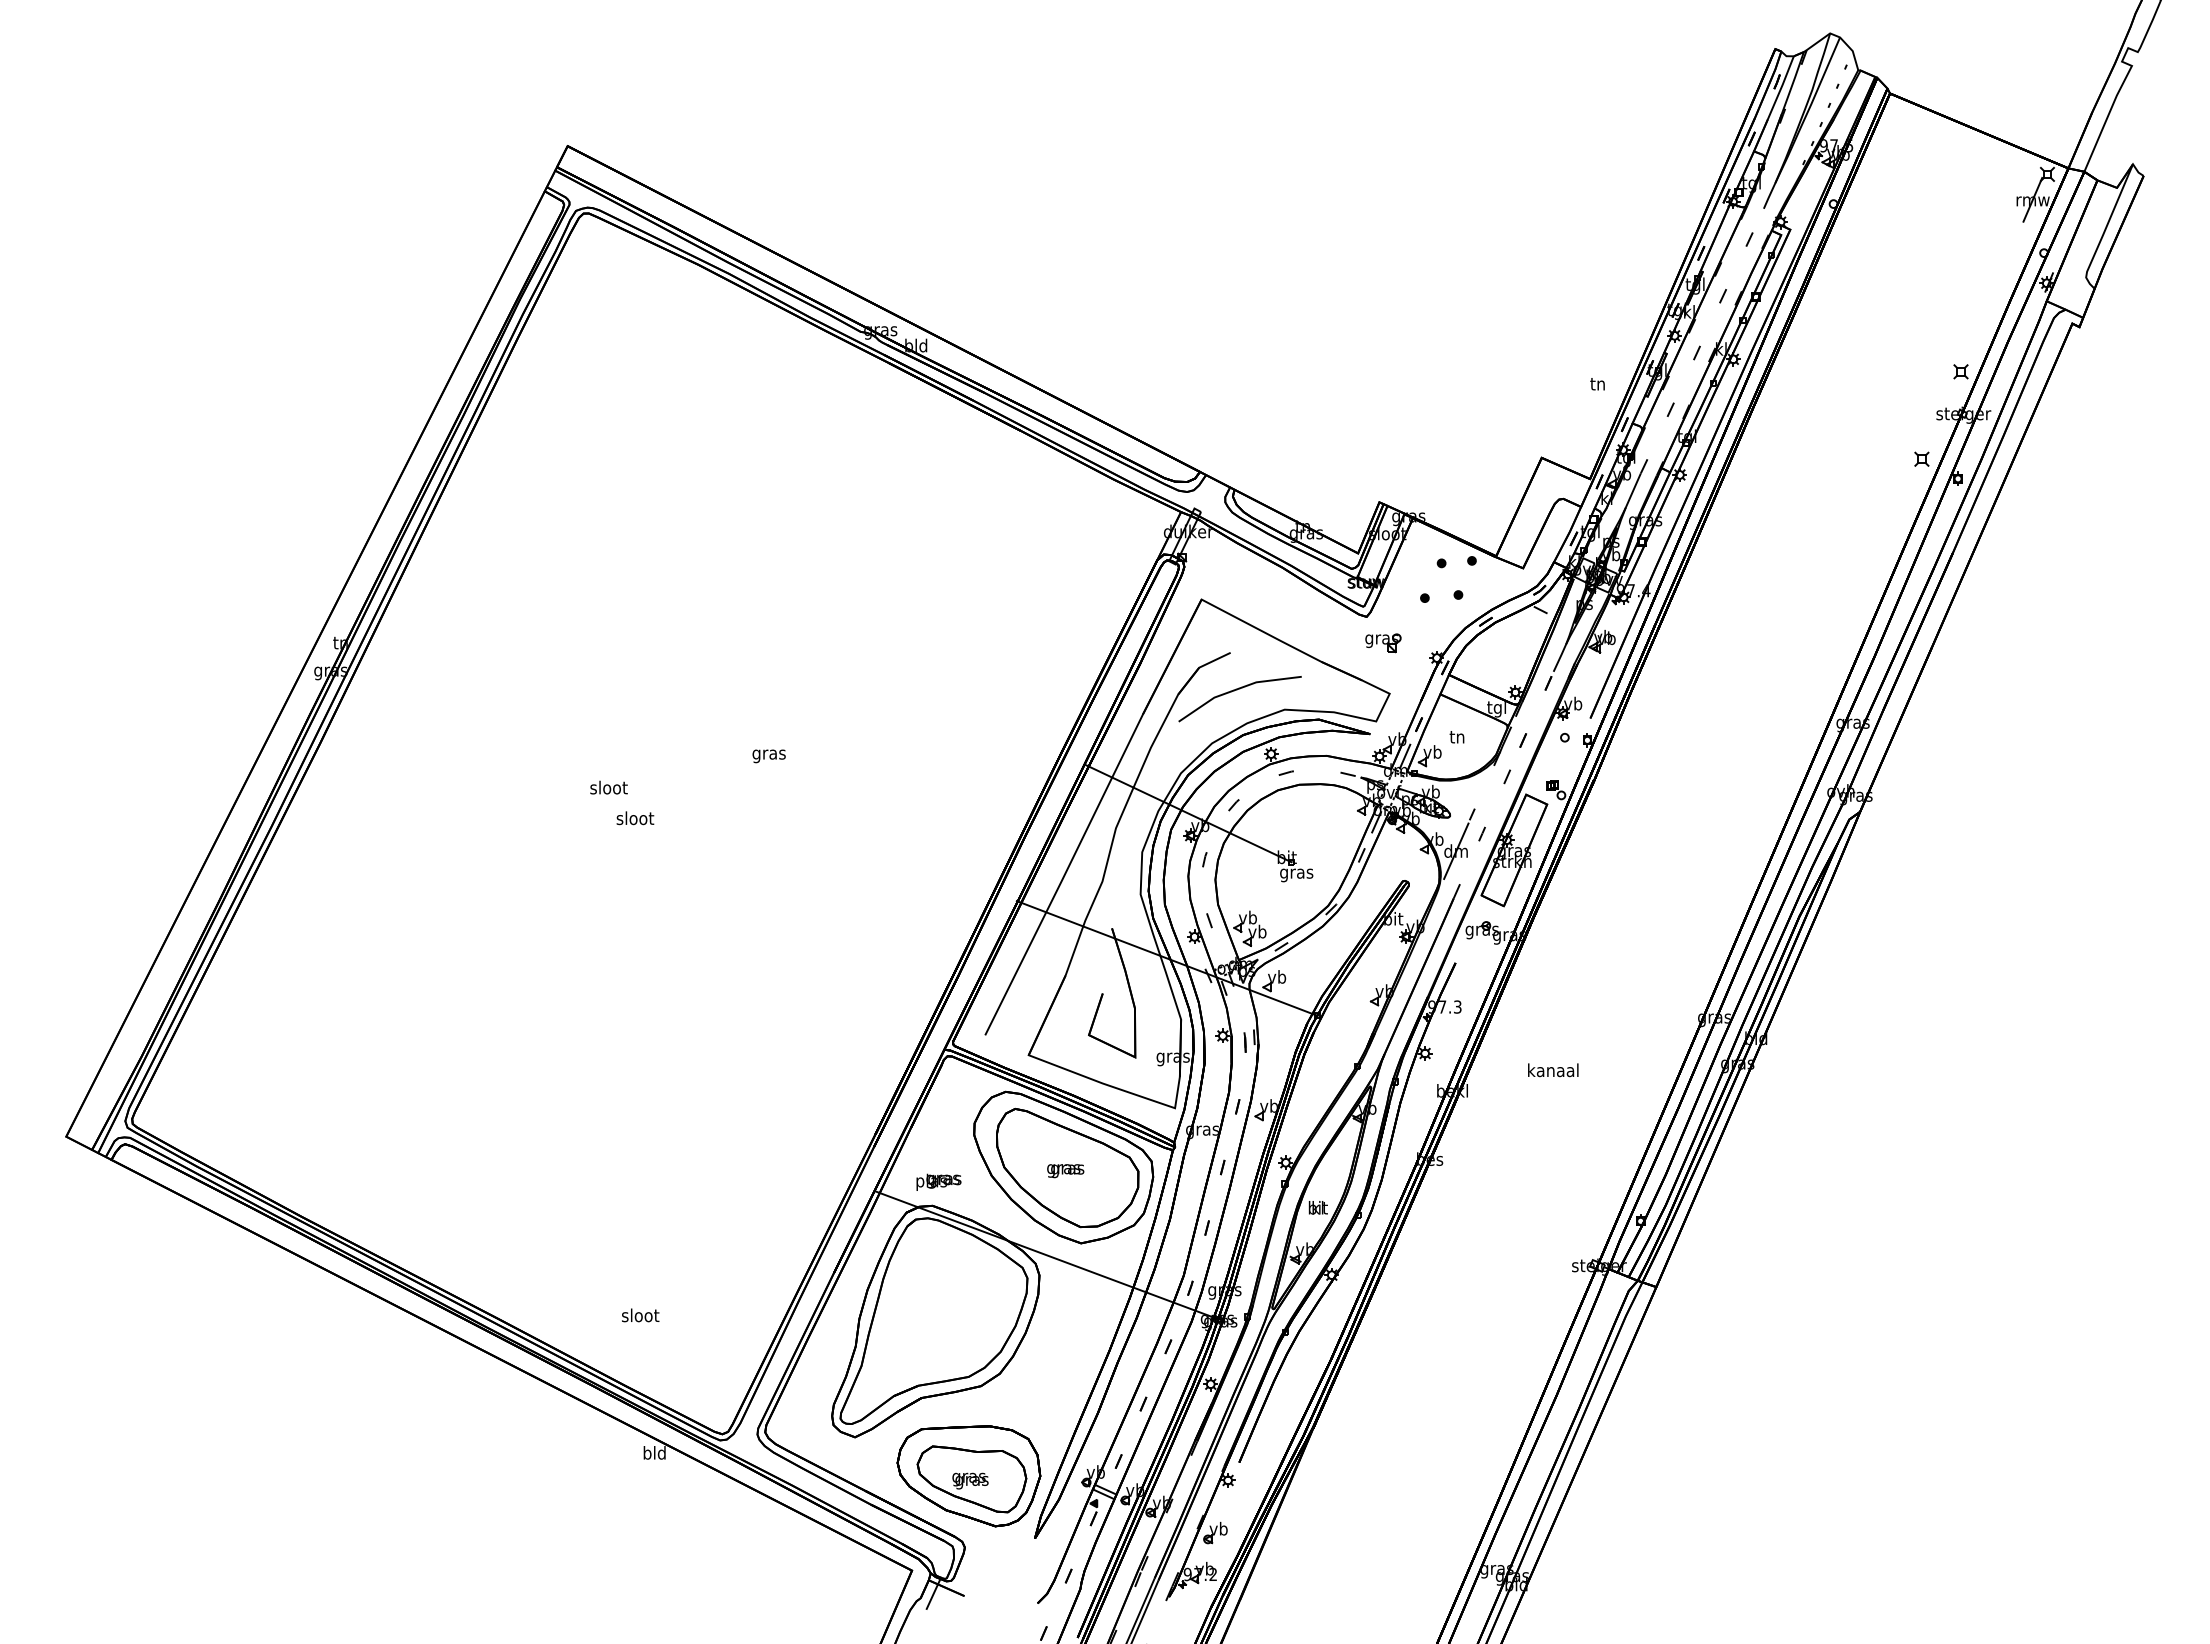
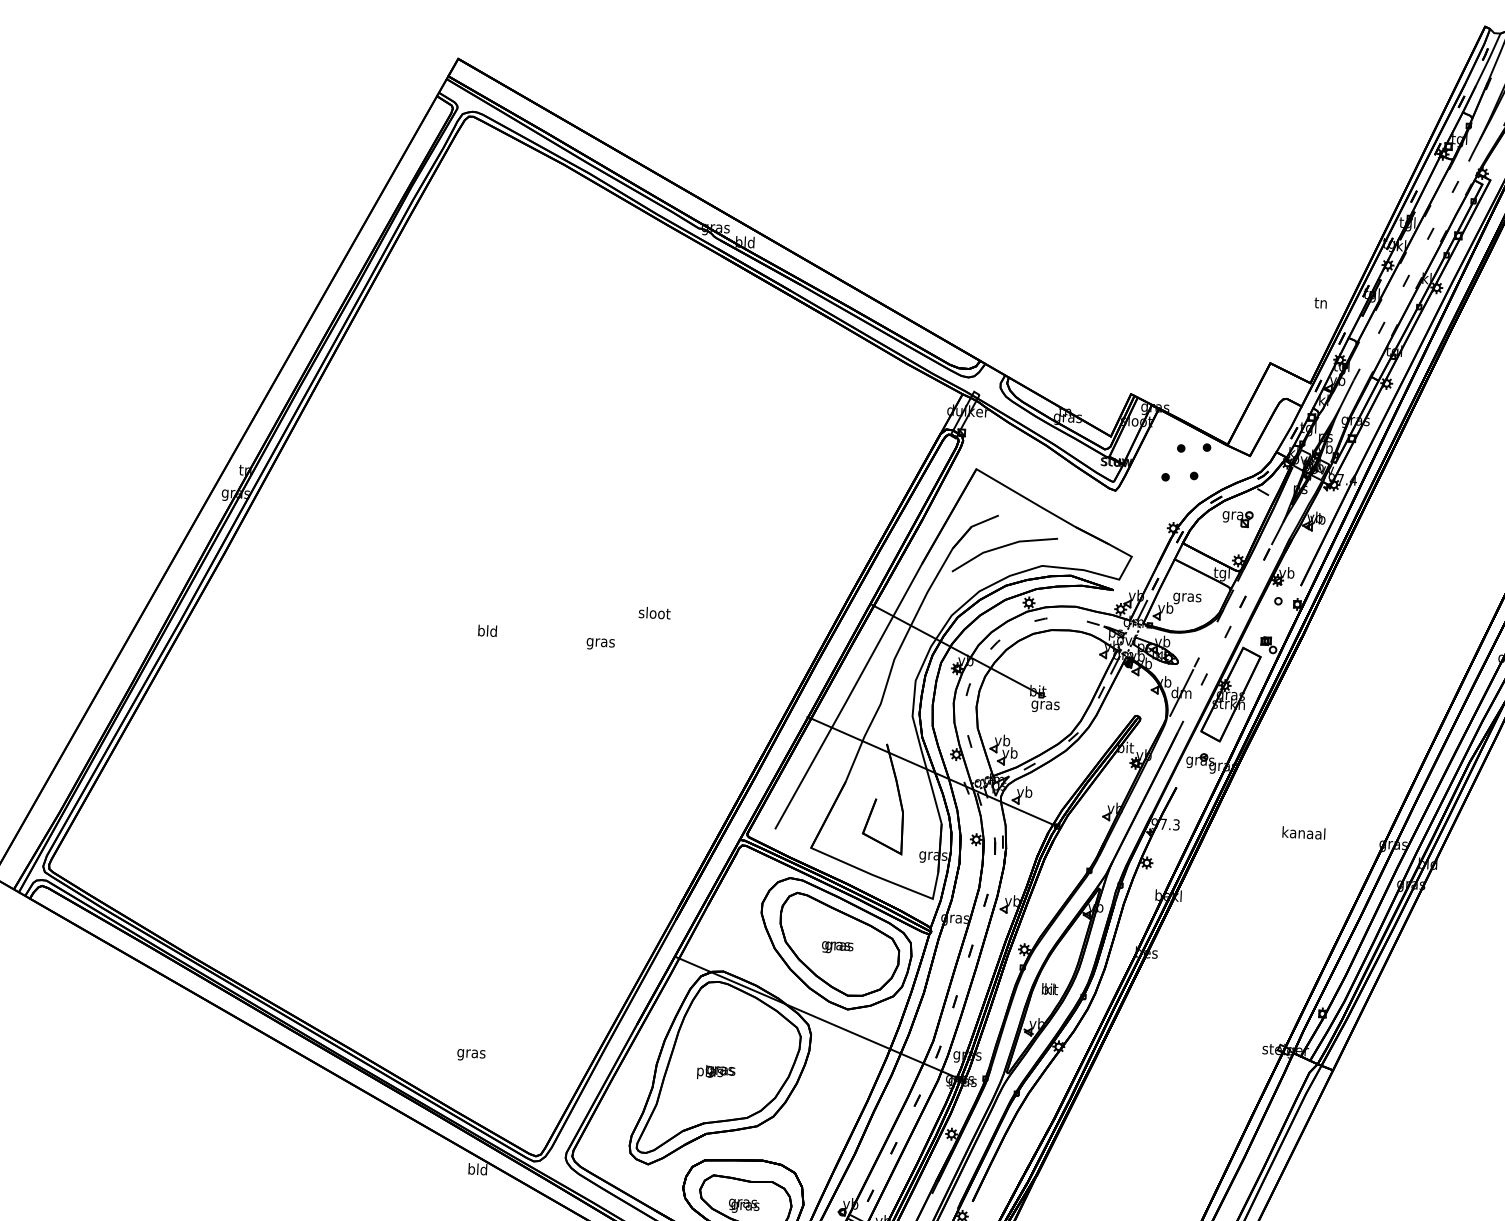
part: (1383, 643) -> (1237, 519), moved
text: (1457, 739) -> (1187, 598), tn -> gras
text: (768, 756) -> (600, 644), moved
text: (608, 787) -> (654, 612), moved
text: (635, 818) -> (487, 631), sloot -> bld
text: (1553, 1070) -> (1304, 833), moved
text: (938, 1181) -> (715, 1071), moved
text: (640, 1316) -> (471, 1053), sloot -> gras

